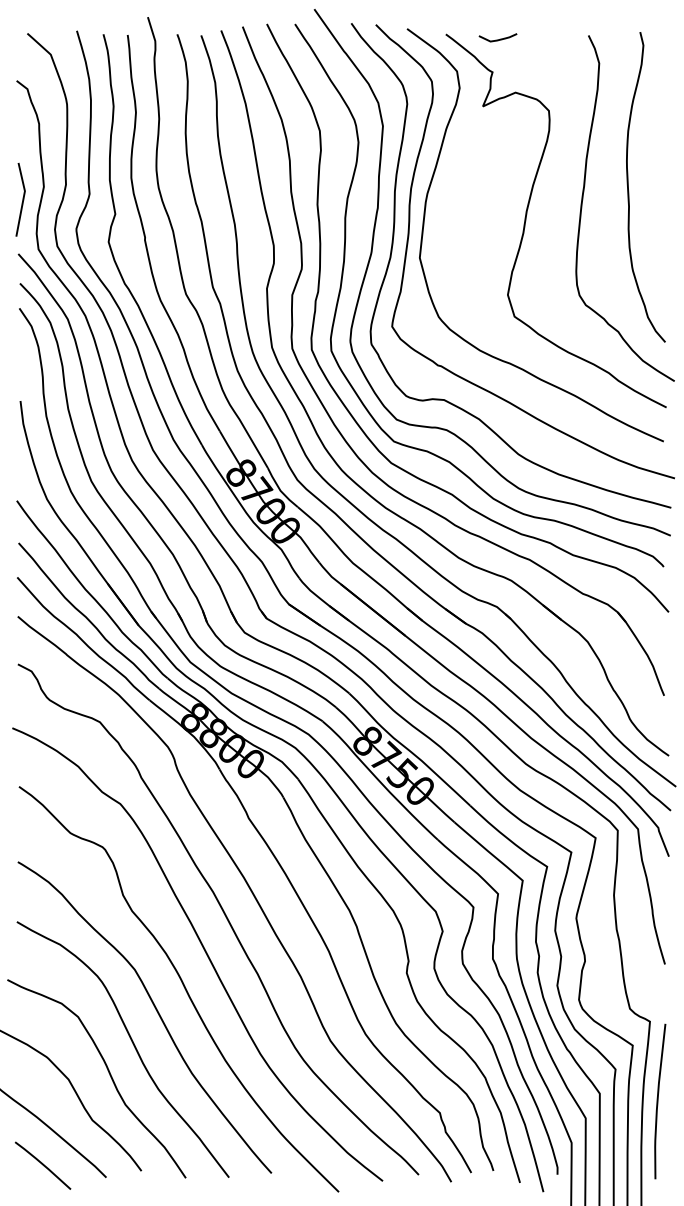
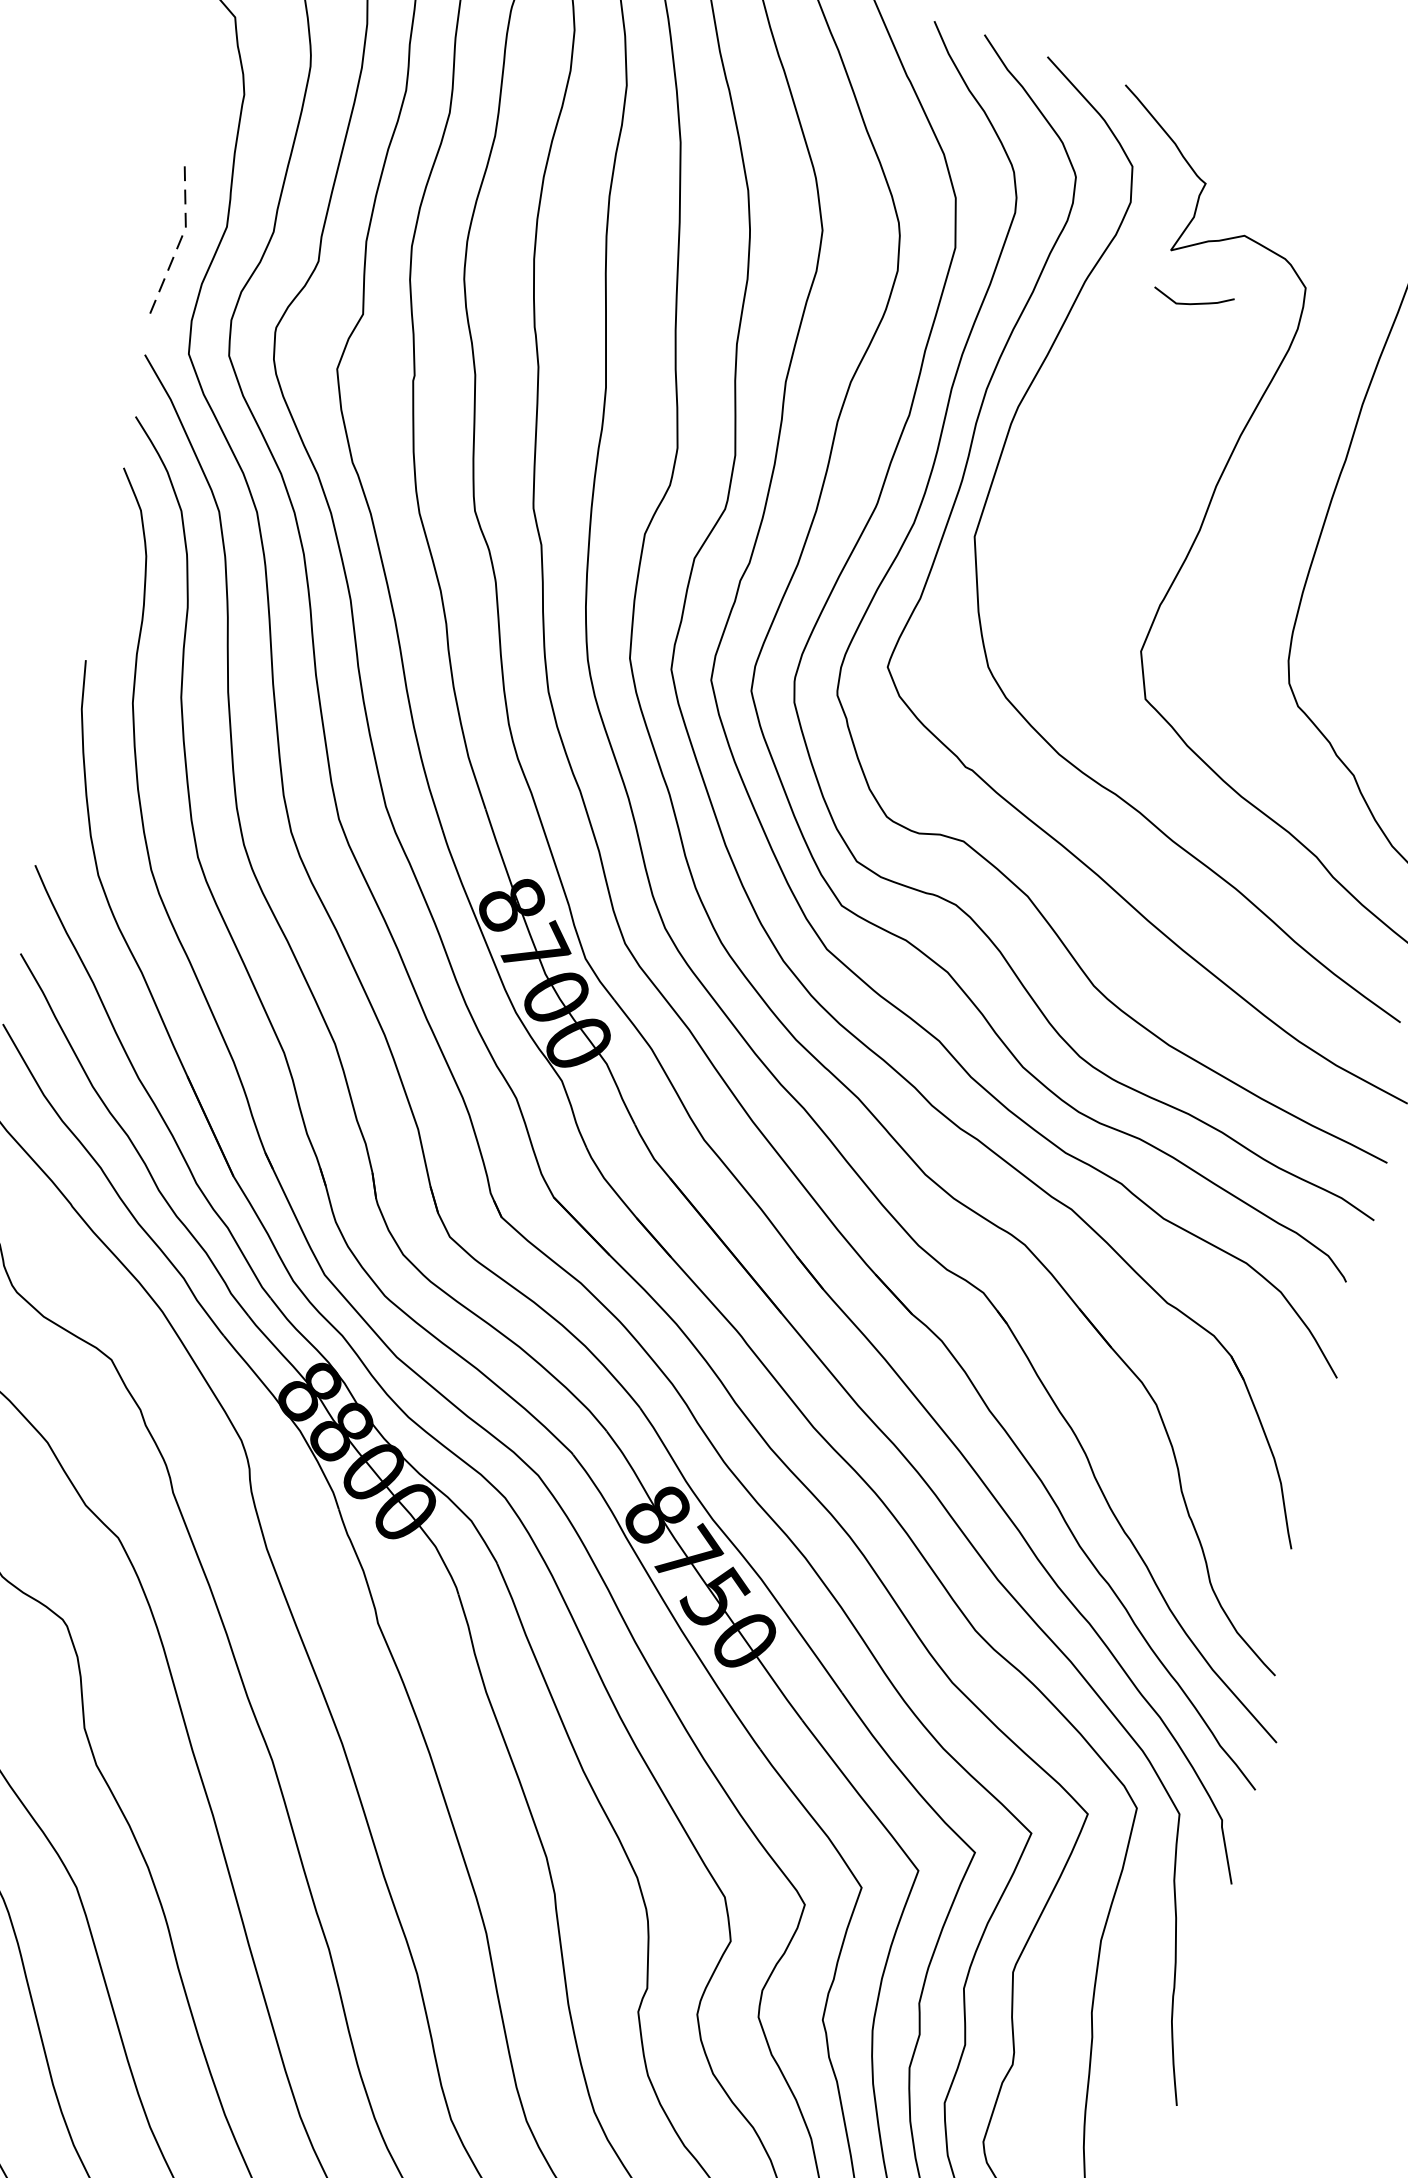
curve: (497, 39) -> (1191, 302), moved
line: (23, 199) -> (179, 244), solid -> dashed

